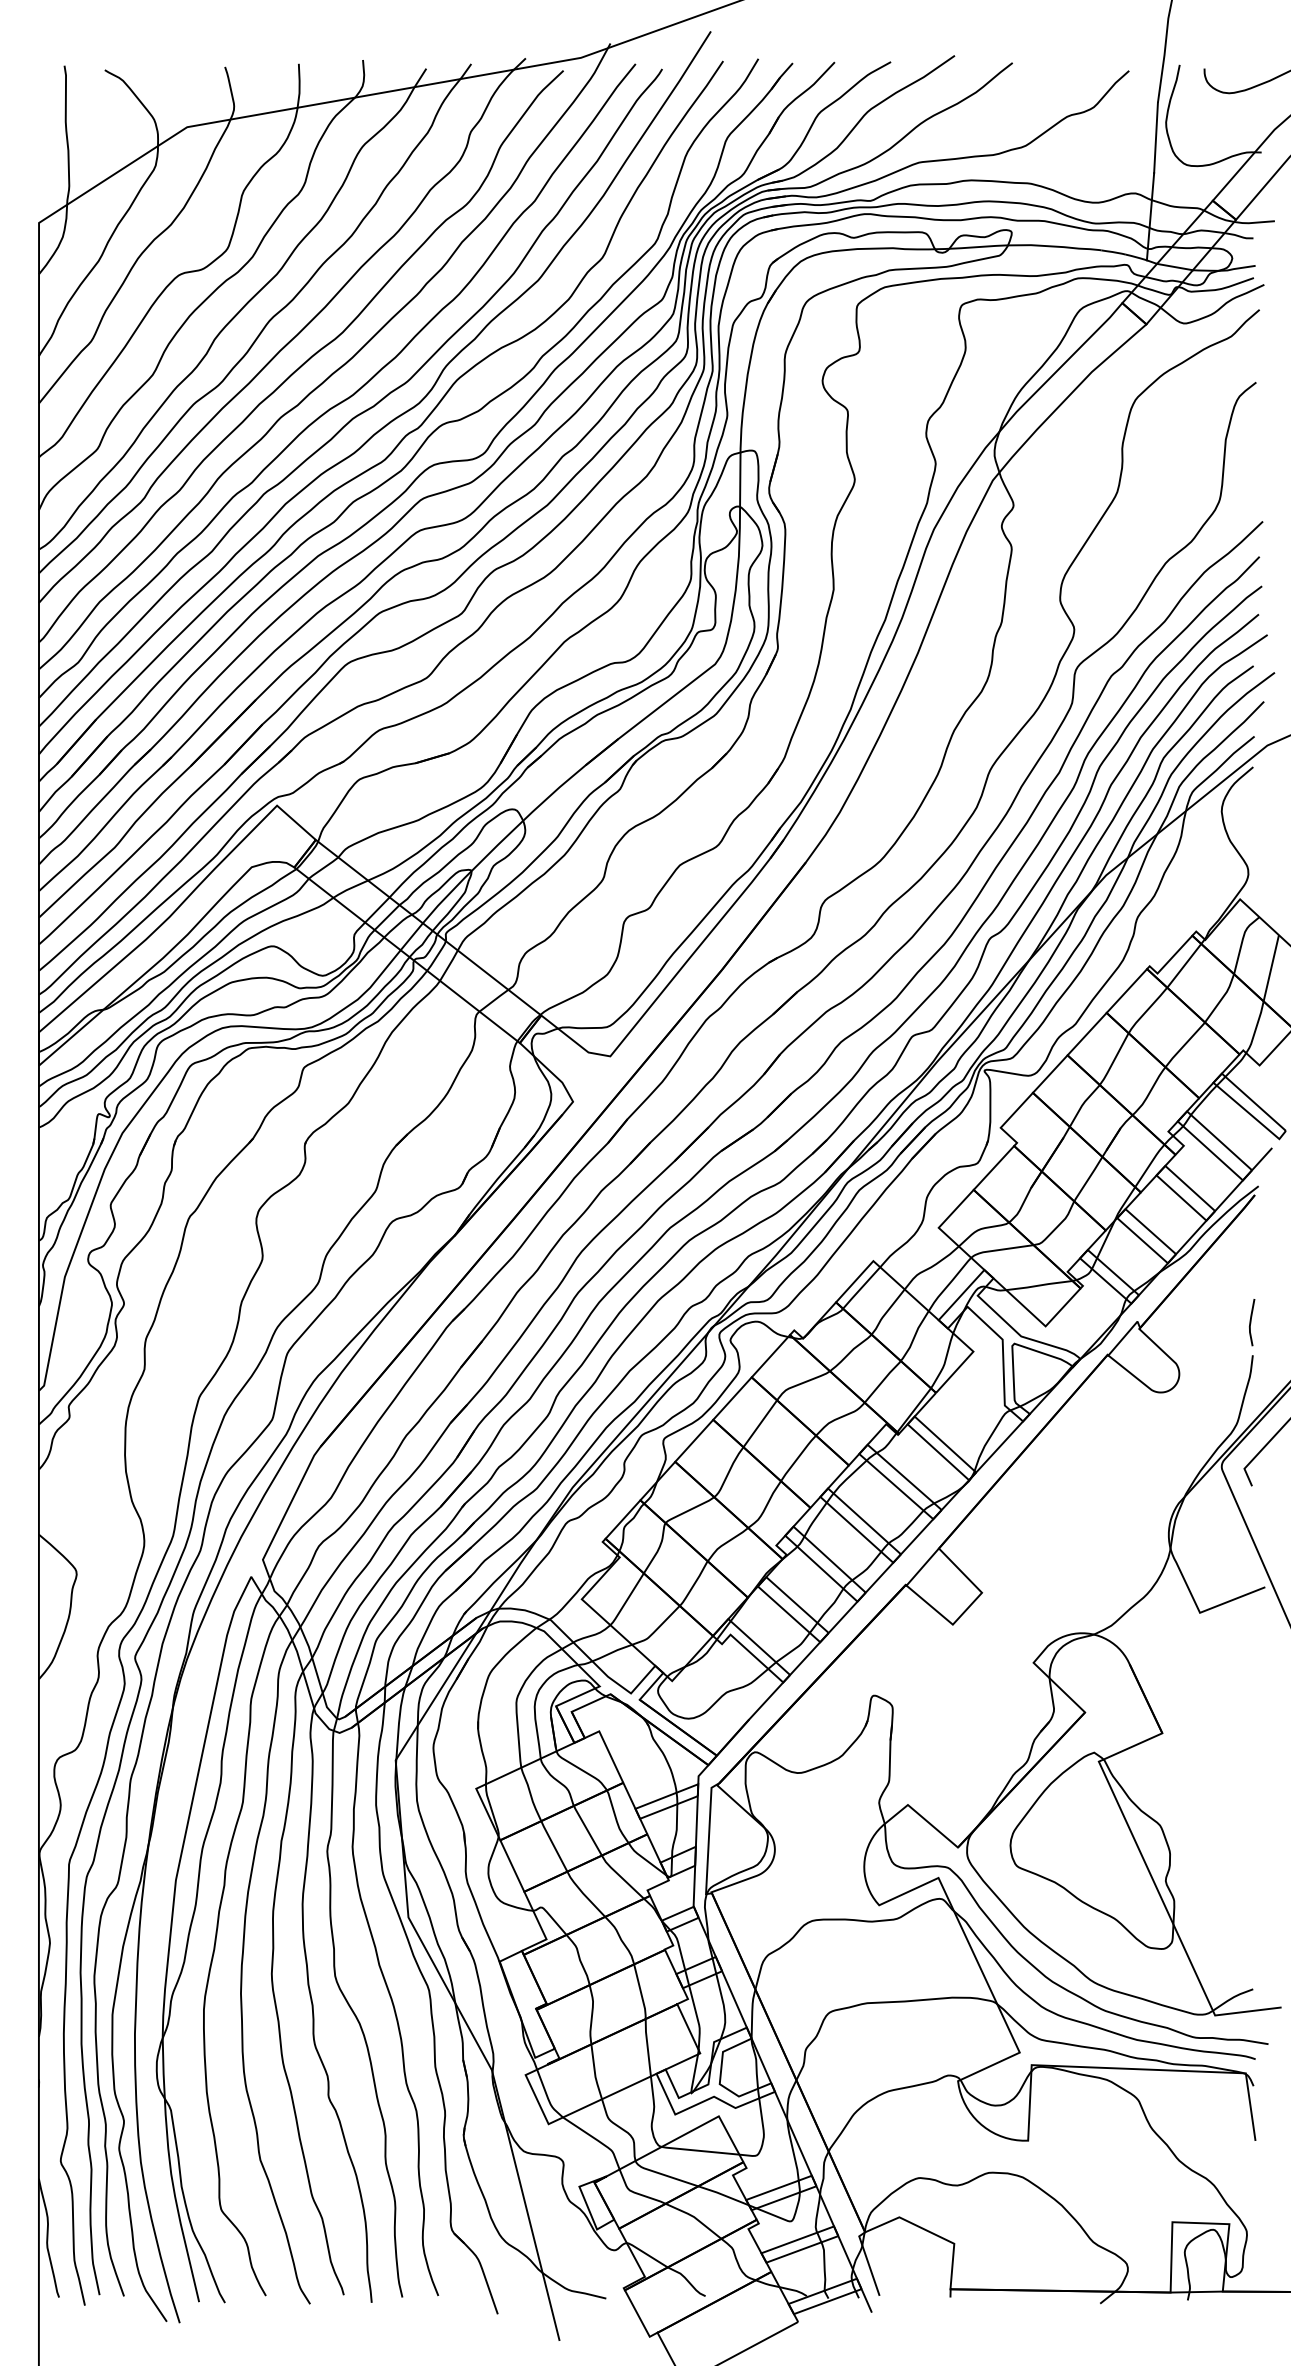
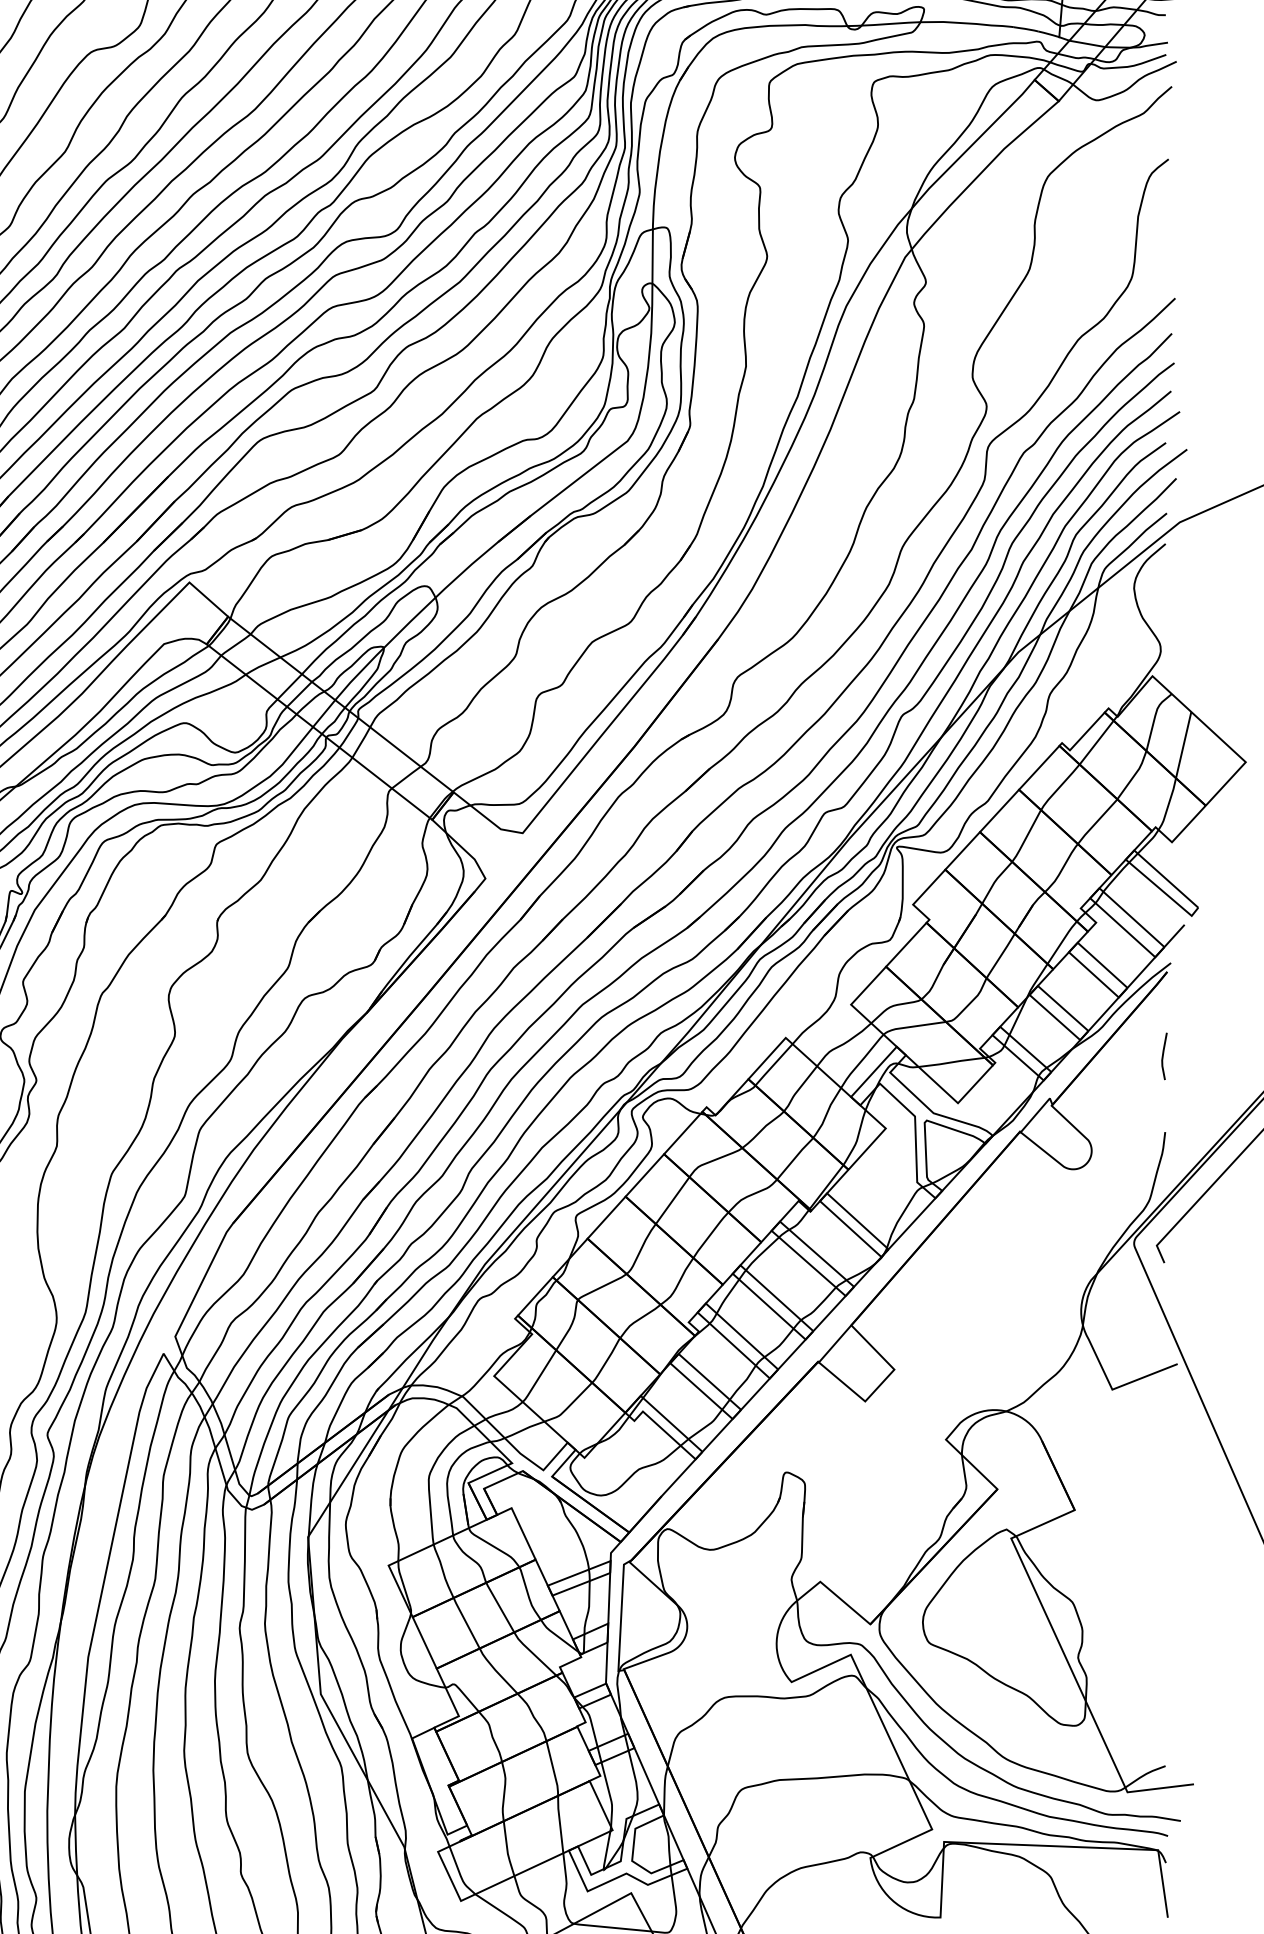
line: (1251, 1322) -> (1163, 1056), moved

